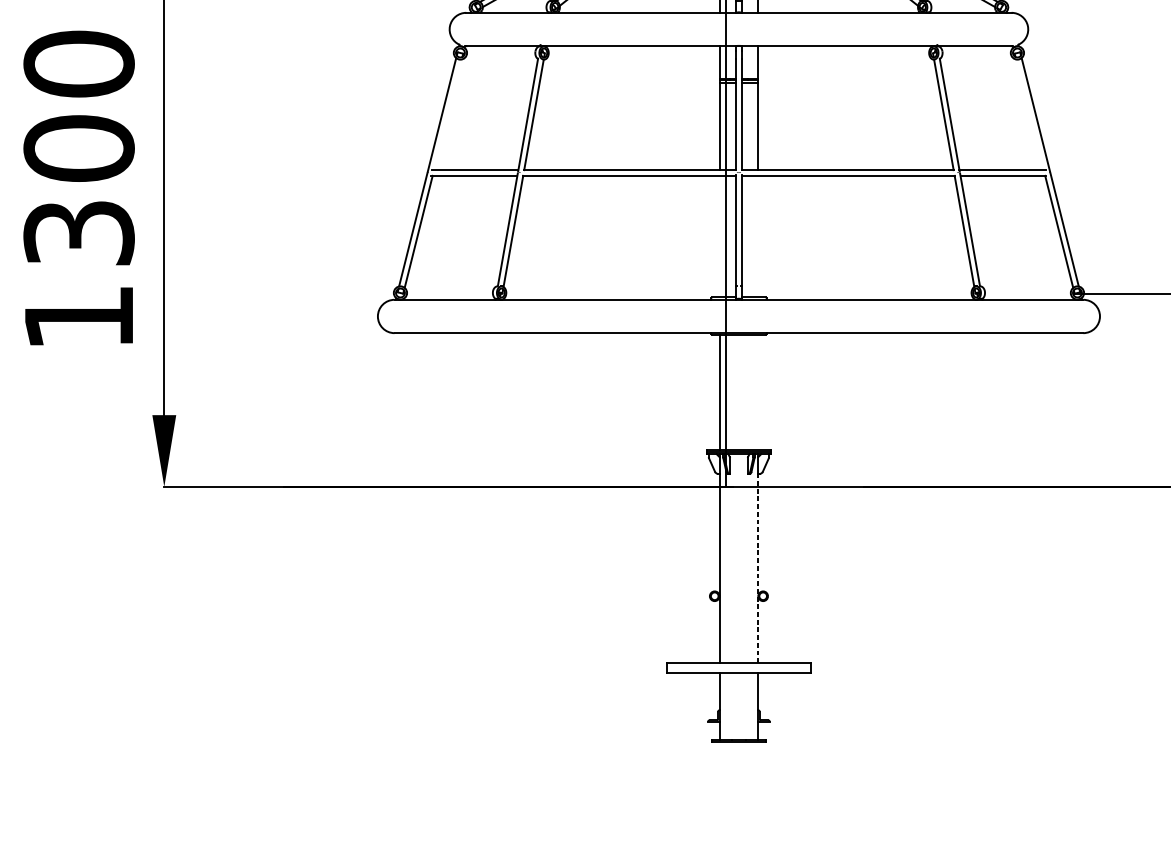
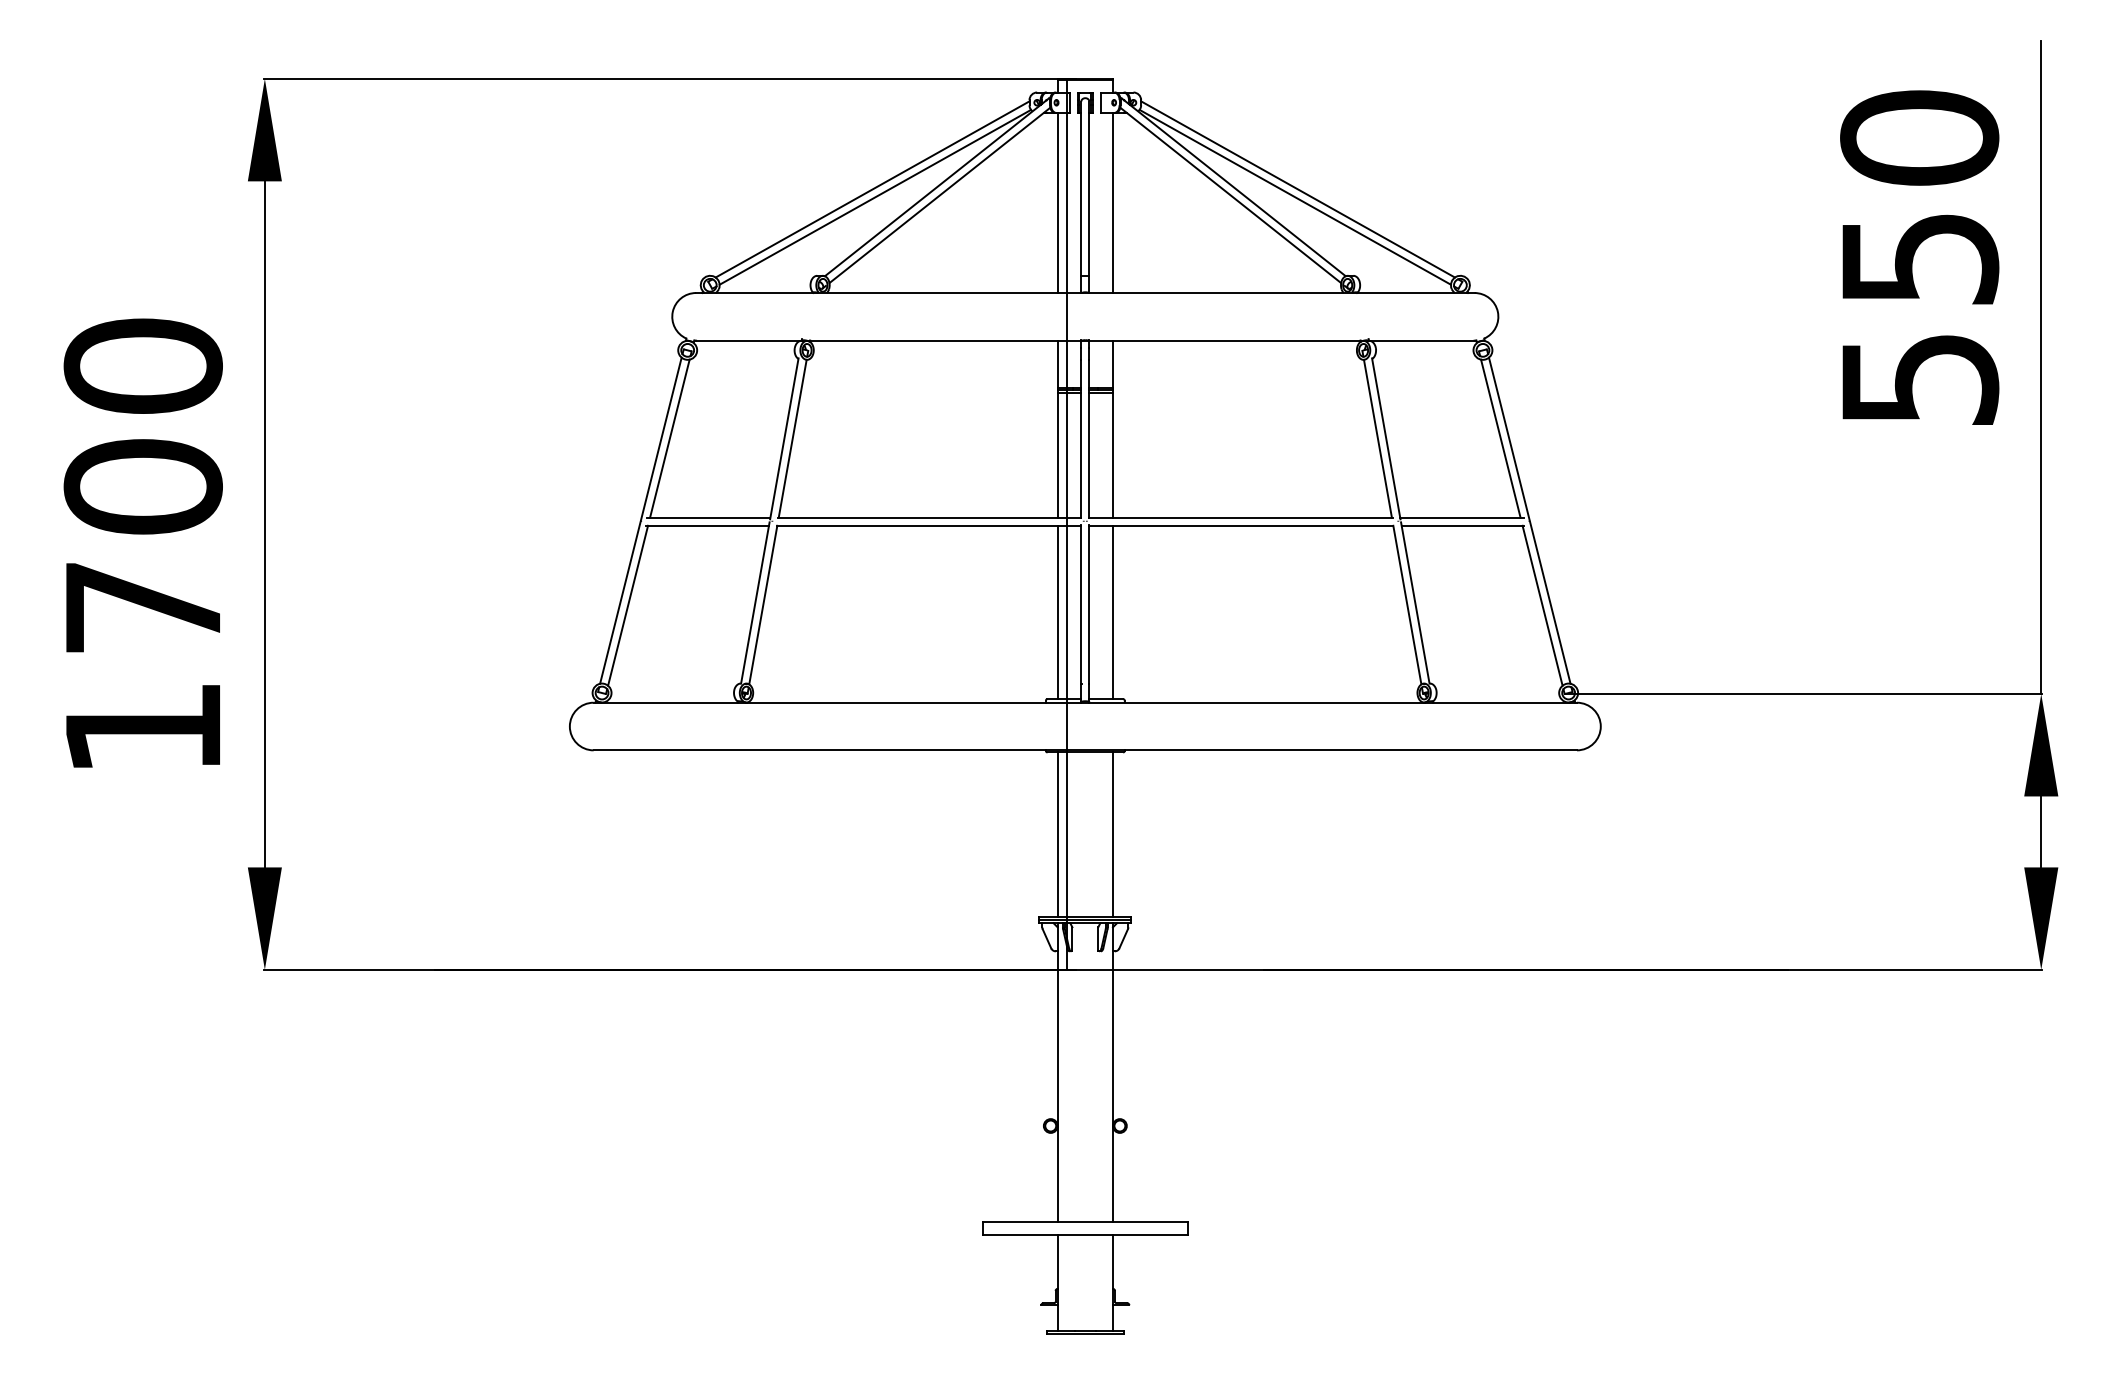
line: (447, 114) -> (669, 438), added
line: (1029, 114) -> (1500, 438), added
text: (78, 233) -> (142, 607), 1300 -> 1700
line: (719, 236) -> (1057, 612), added
line: (757, 236) -> (1112, 612), added
line: (757, 392) -> (1112, 834), added
line: (757, 567) -> (1112, 1085), dashed -> solid

